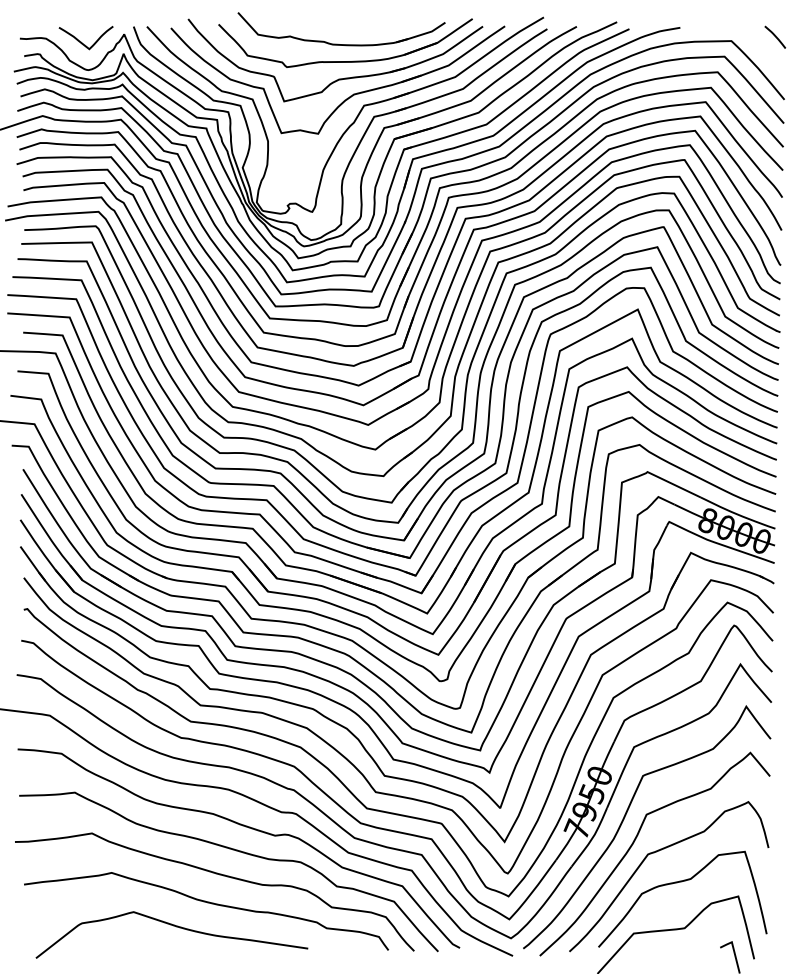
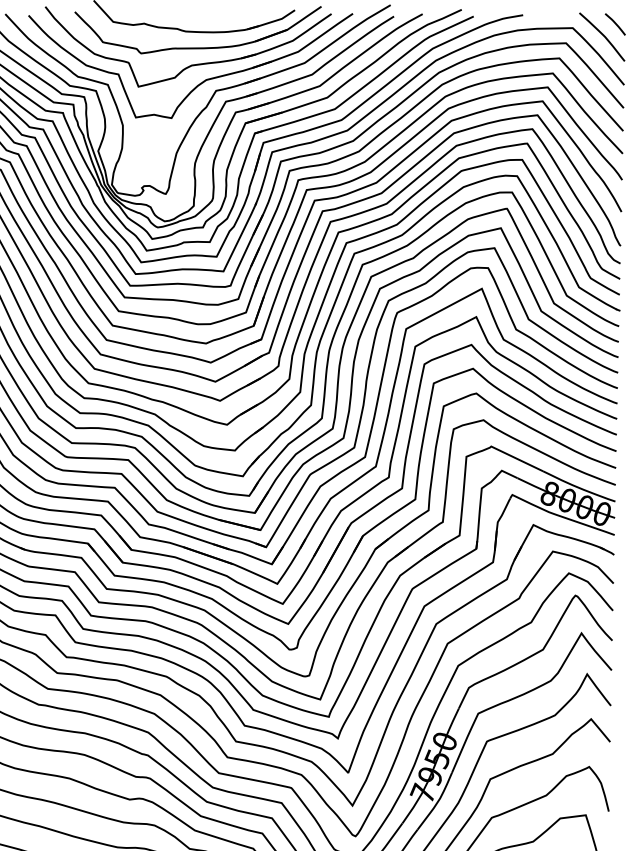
curve: (762, 49) -> (602, 36), added

